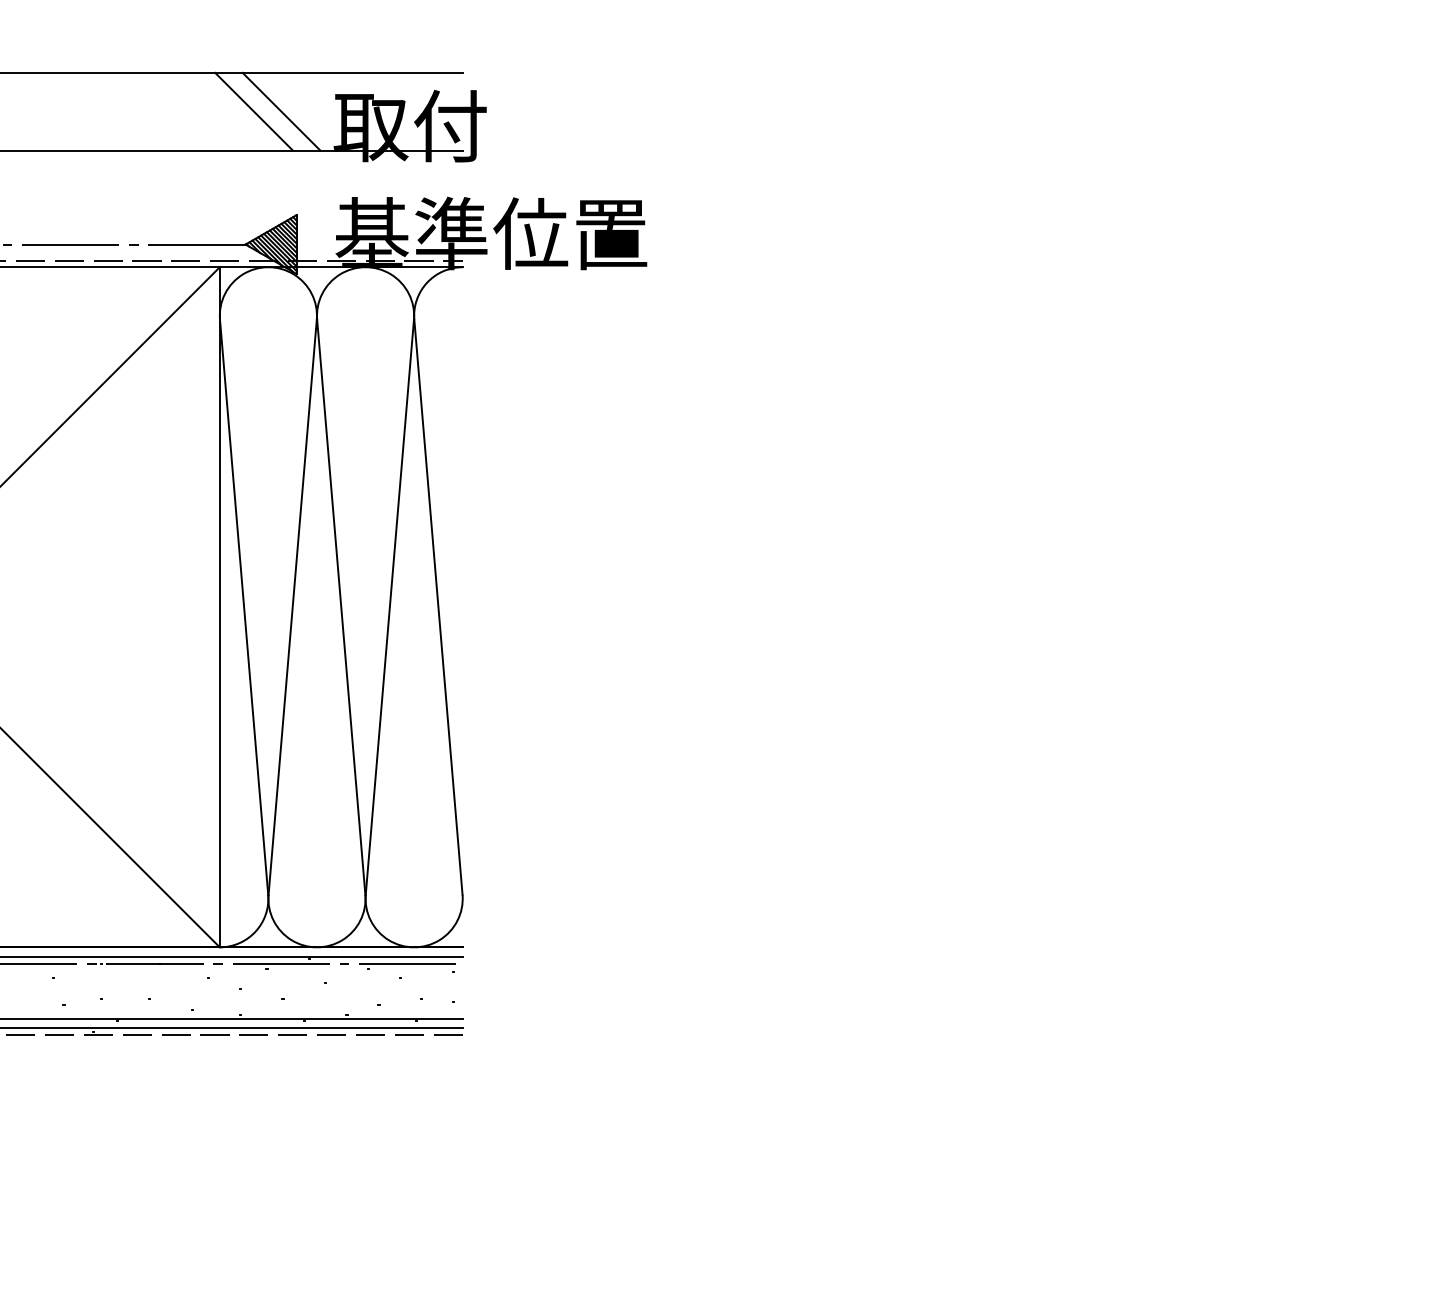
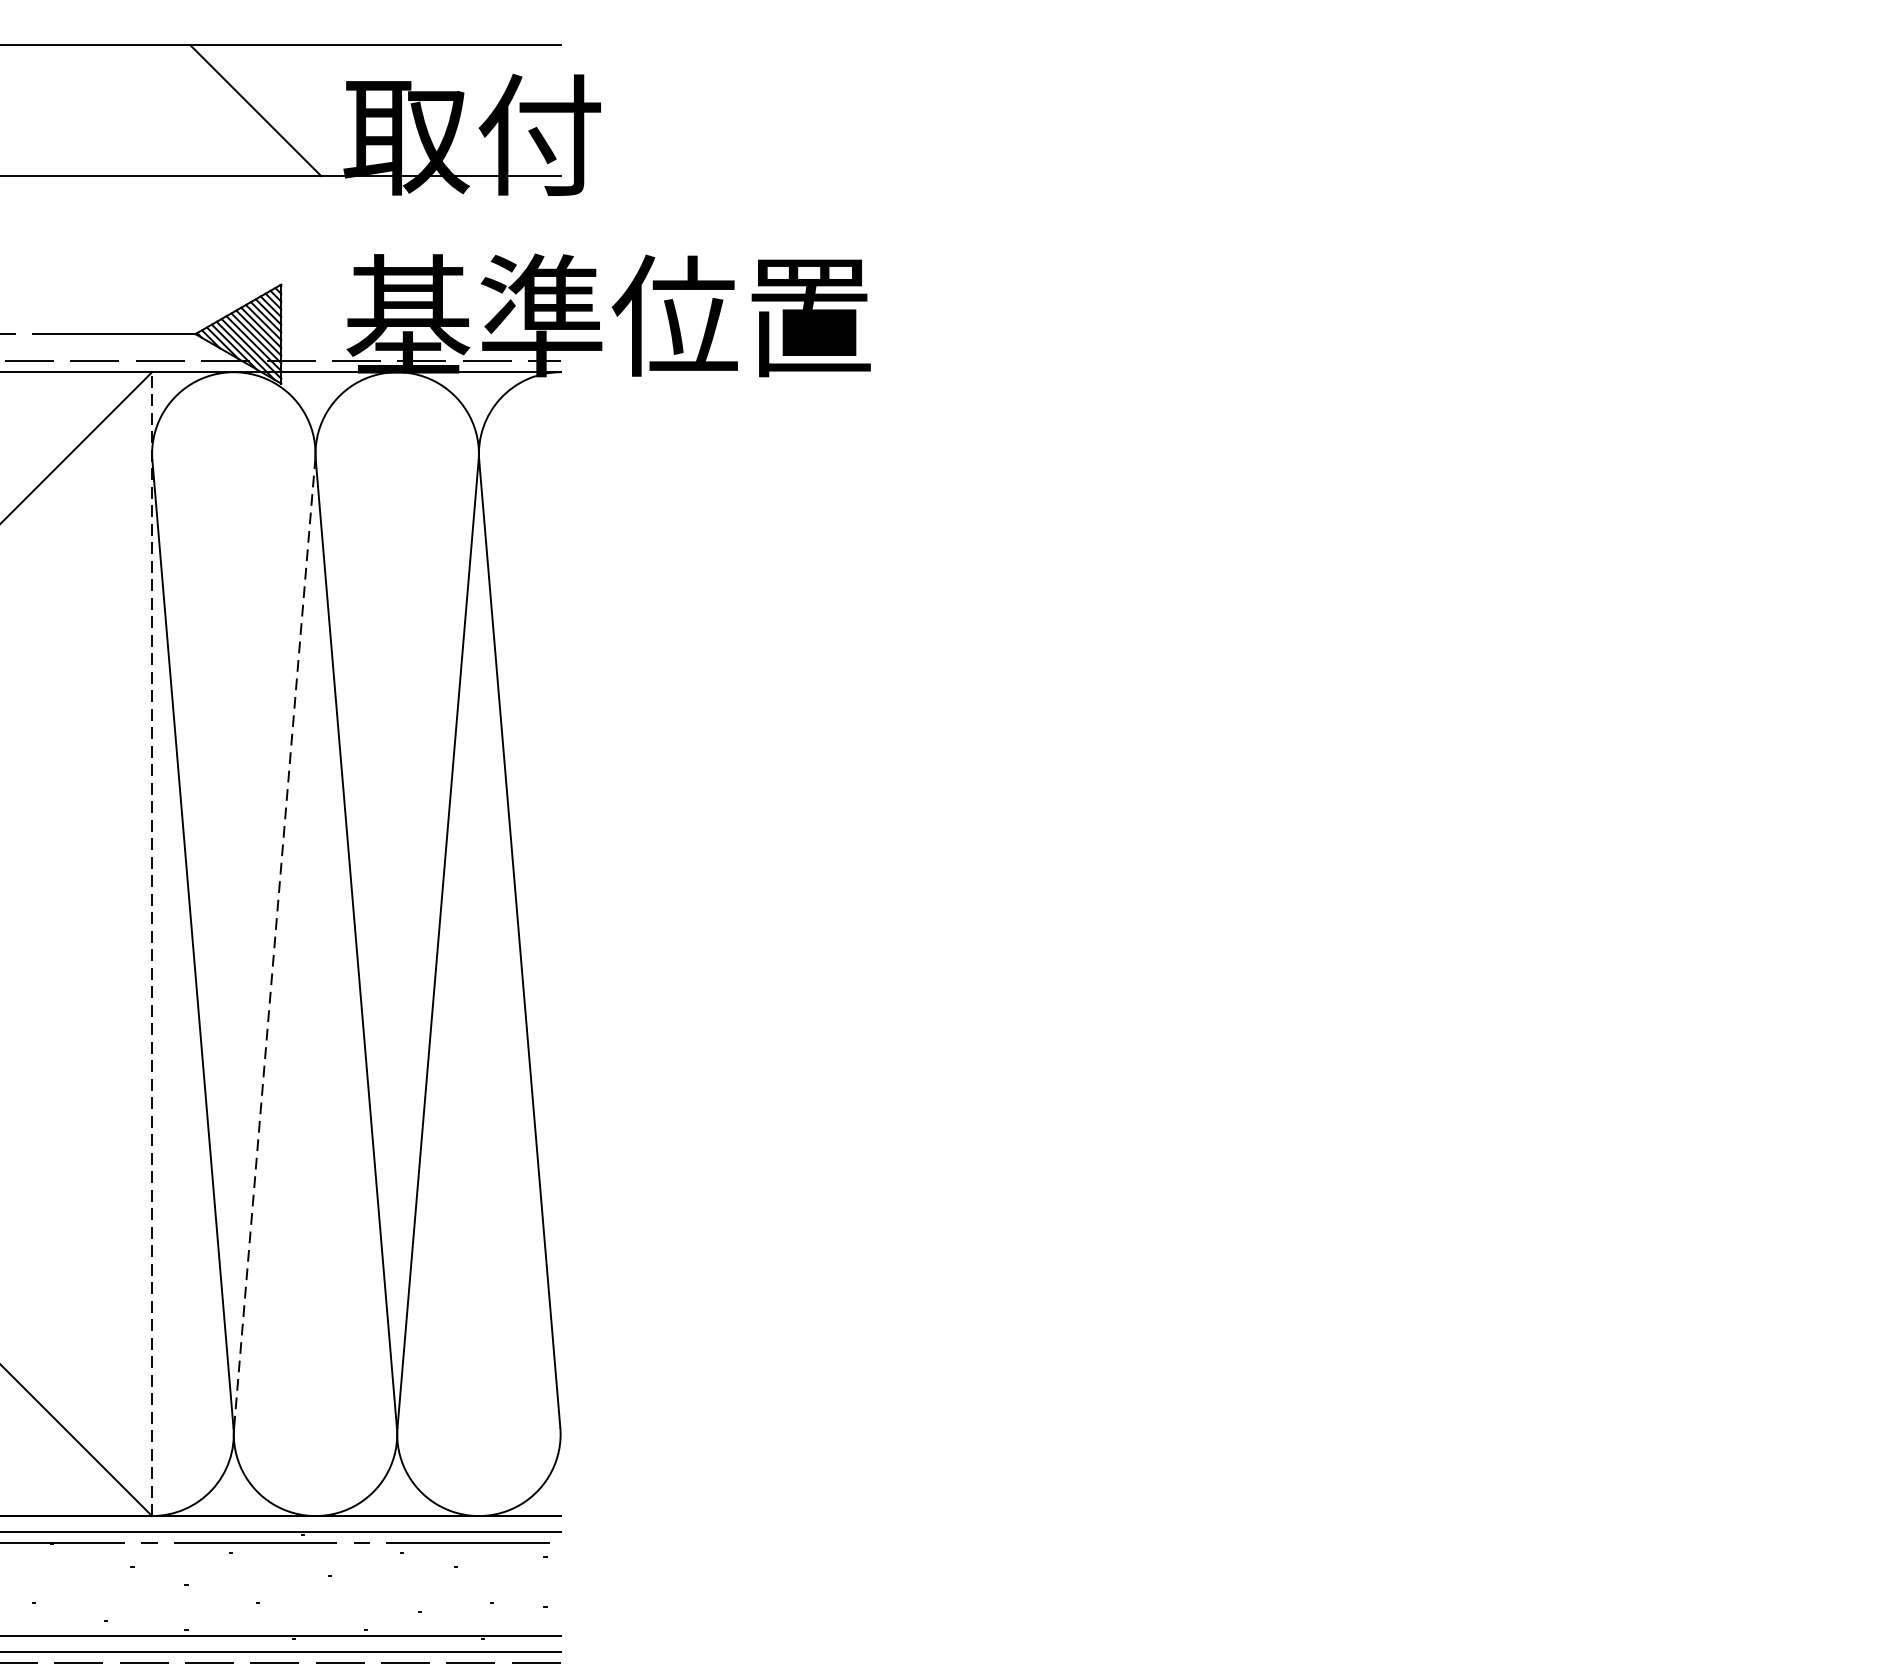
line: (253, 111) -> (208, 110), removed
line: (219, 606) -> (151, 942), solid -> dashed
line: (292, 606) -> (274, 942), solid -> dashed

